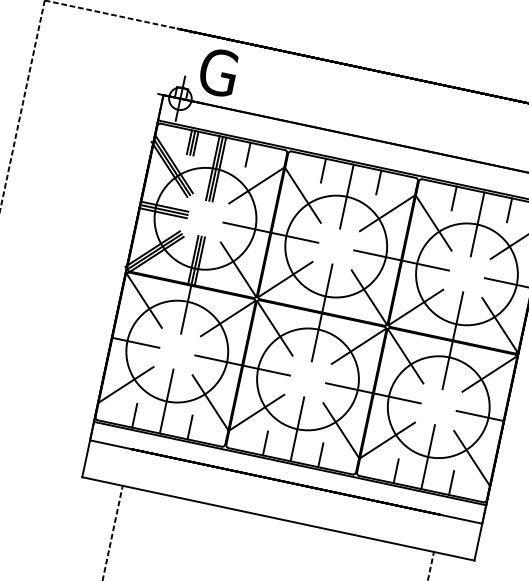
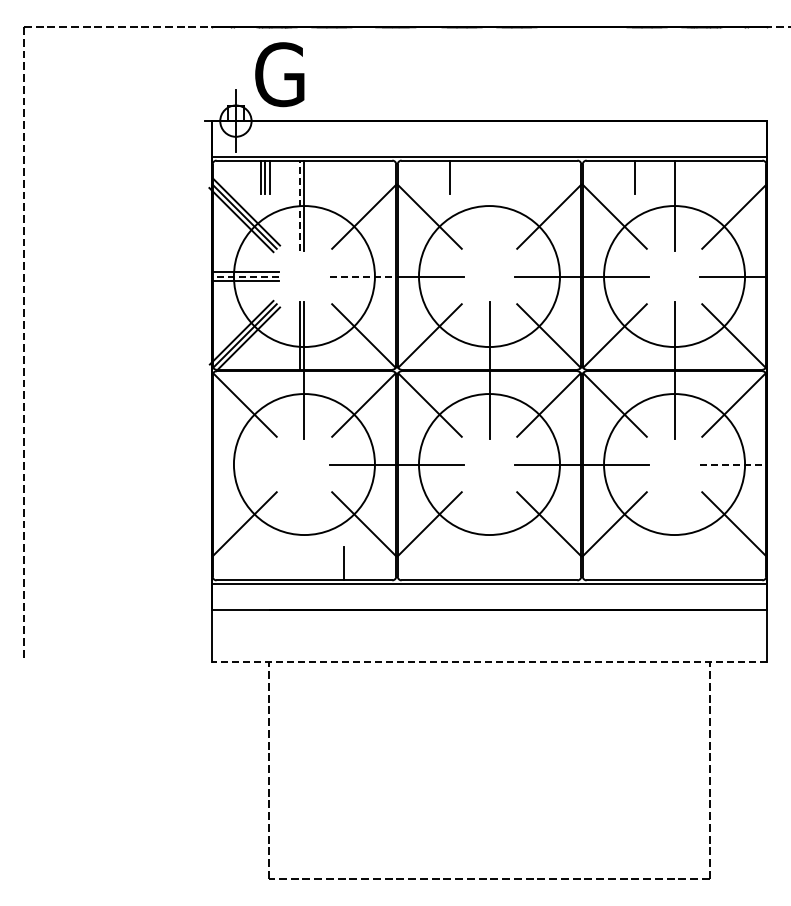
line: (247, 154) -> (343, 177), removed
line: (212, 167) -> (299, 205), solid -> dashed
line: (219, 169) -> (309, 205), removed
line: (378, 182) -> (528, 177), removed
line: (346, 196) -> (489, 205), removed
line: (163, 209) -> (245, 276), solid -> dashed
line: (509, 210) -> (713, 177), removed
line: (247, 227) -> (363, 276), solid -> dashed
line: (200, 261) -> (309, 335), removed
line: (135, 342) -> (245, 464), removed
line: (166, 401) -> (304, 534), removed
line: (134, 415) -> (265, 563), removed
line: (480, 416) -> (733, 464), solid -> dashed
line: (297, 428) -> (489, 534), removed
line: (265, 443) -> (450, 563), removed
line: (320, 455) -> (528, 563), removed
line: (428, 456) -> (674, 534), removed
line: (396, 471) -> (635, 563), removed
line: (451, 482) -> (713, 563), removed
line: (278, 518) -> (489, 661), solid -> dashed

